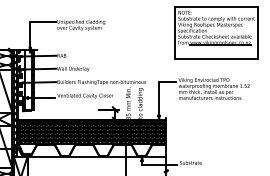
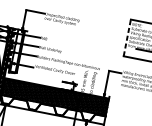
line: (174, 32) -> (127, 37), solid -> dashed

